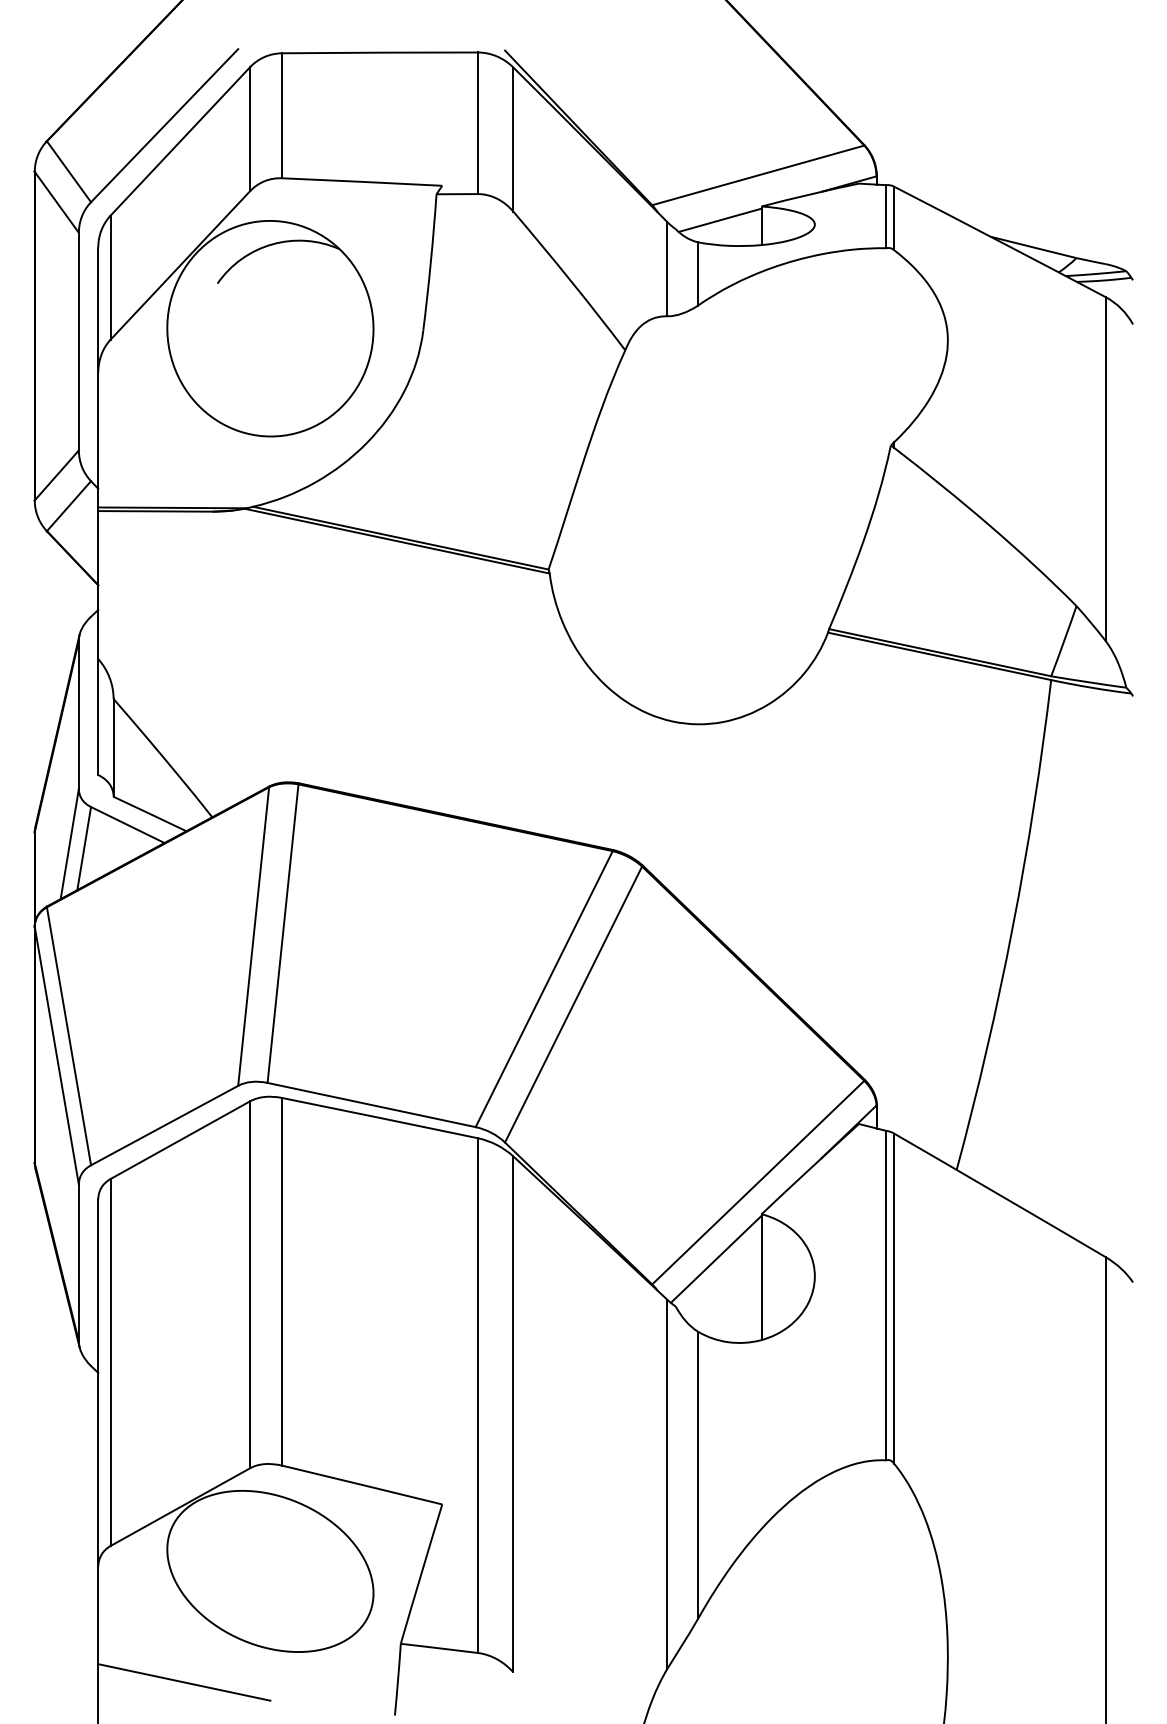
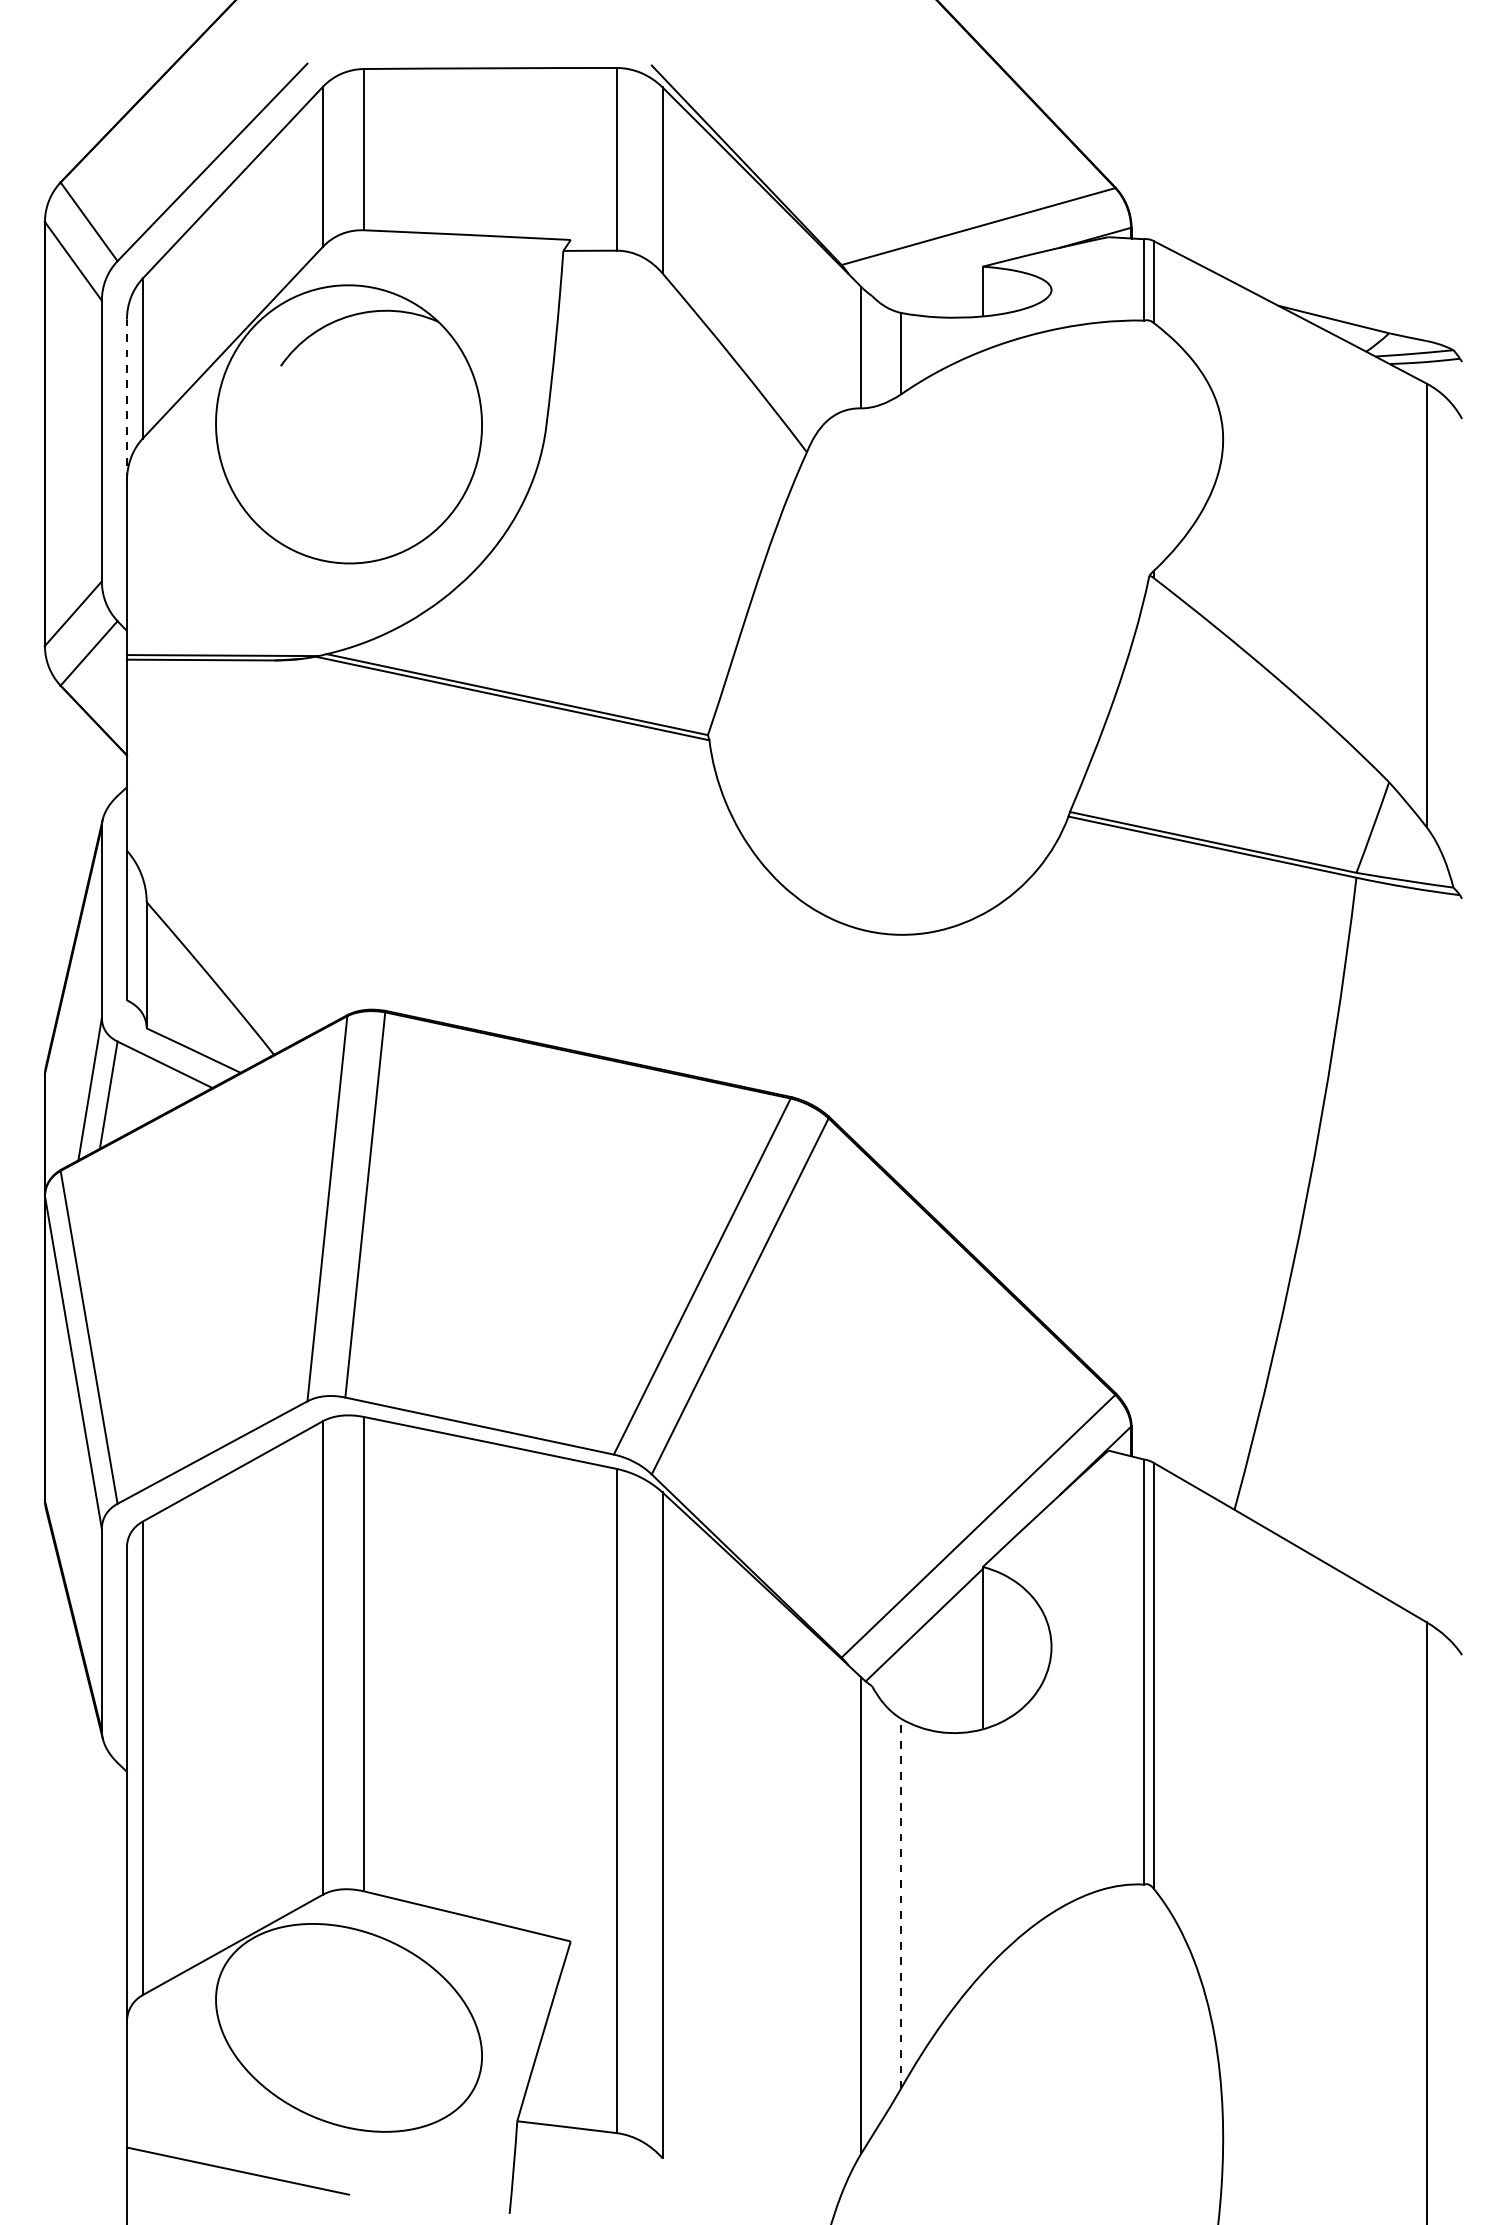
line: (719, 220) -> (928, 284), removed
line: (97, 310) -> (126, 400), solid -> dashed
line: (697, 1475) -> (900, 1903), solid -> dashed

